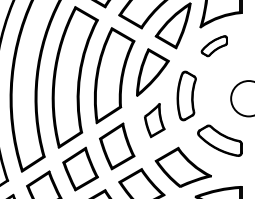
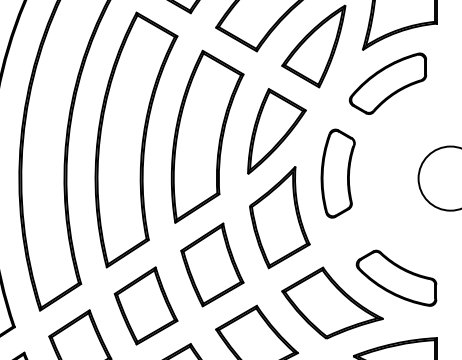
part: (214, 45) -> (388, 82), size x1.67
part: (154, 120) -> (279, 218), size x1.67
part: (219, 140) -> (395, 277), moved

